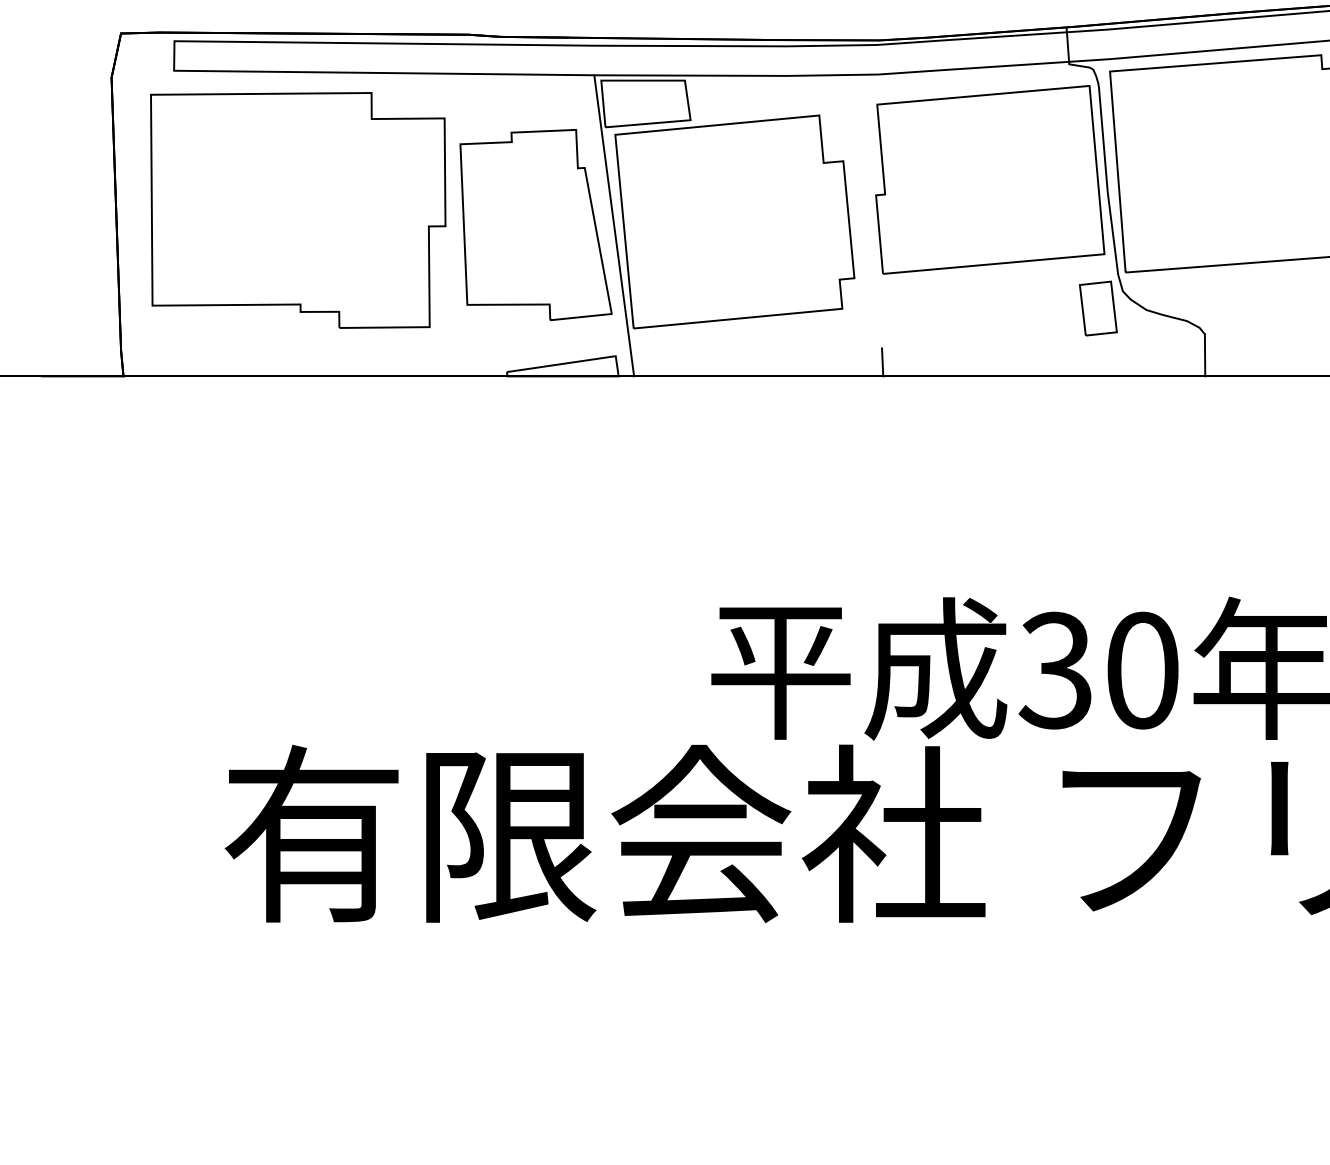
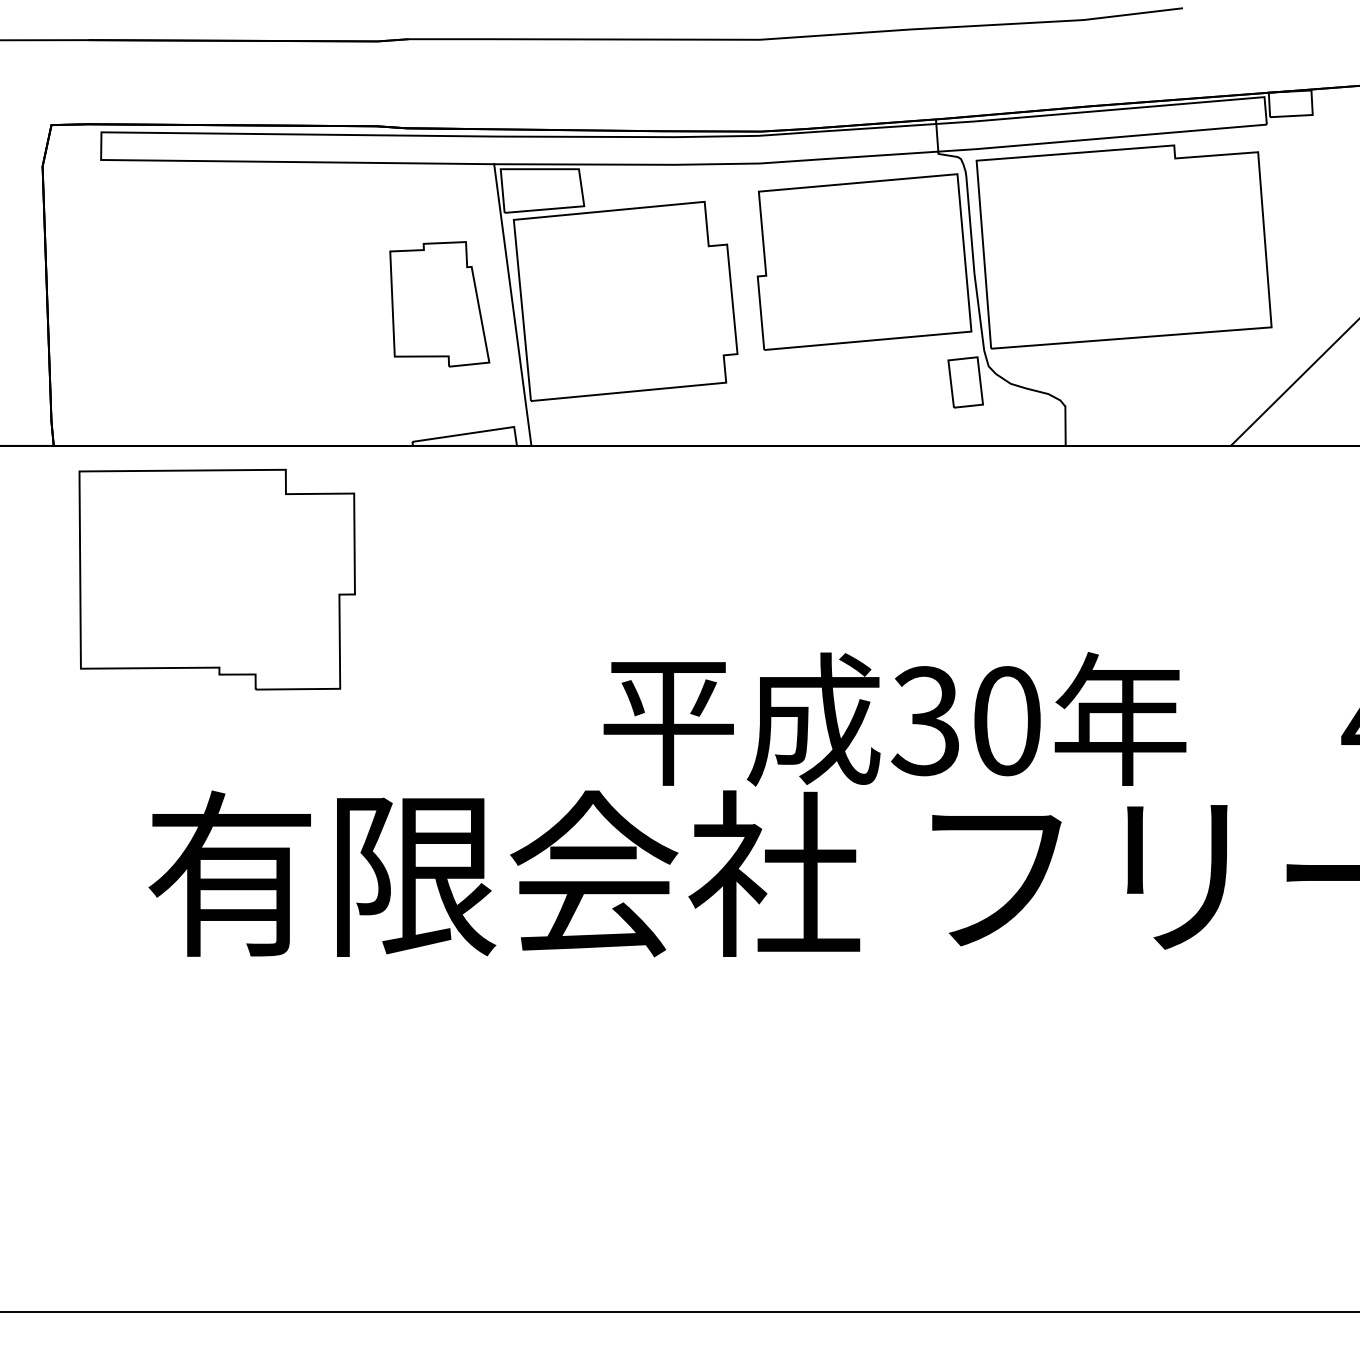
part: (297, 210) -> (216, 579), moved
part: (535, 225) -> (439, 304), size x0.7
line: (882, 362) -> (763, 432), removed

